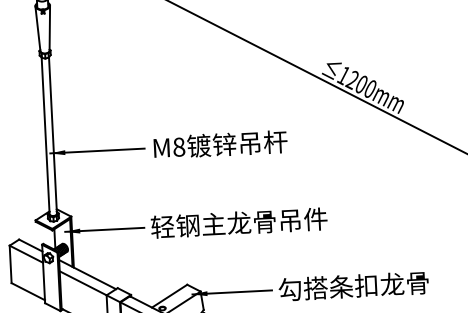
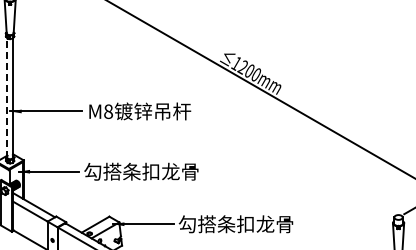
line: (45, 135) -> (7, 97), solid -> dashed
text: (239, 222) -> (151, 171), 轻钢主龙骨吊件 -> 勾搭条扣龙骨

